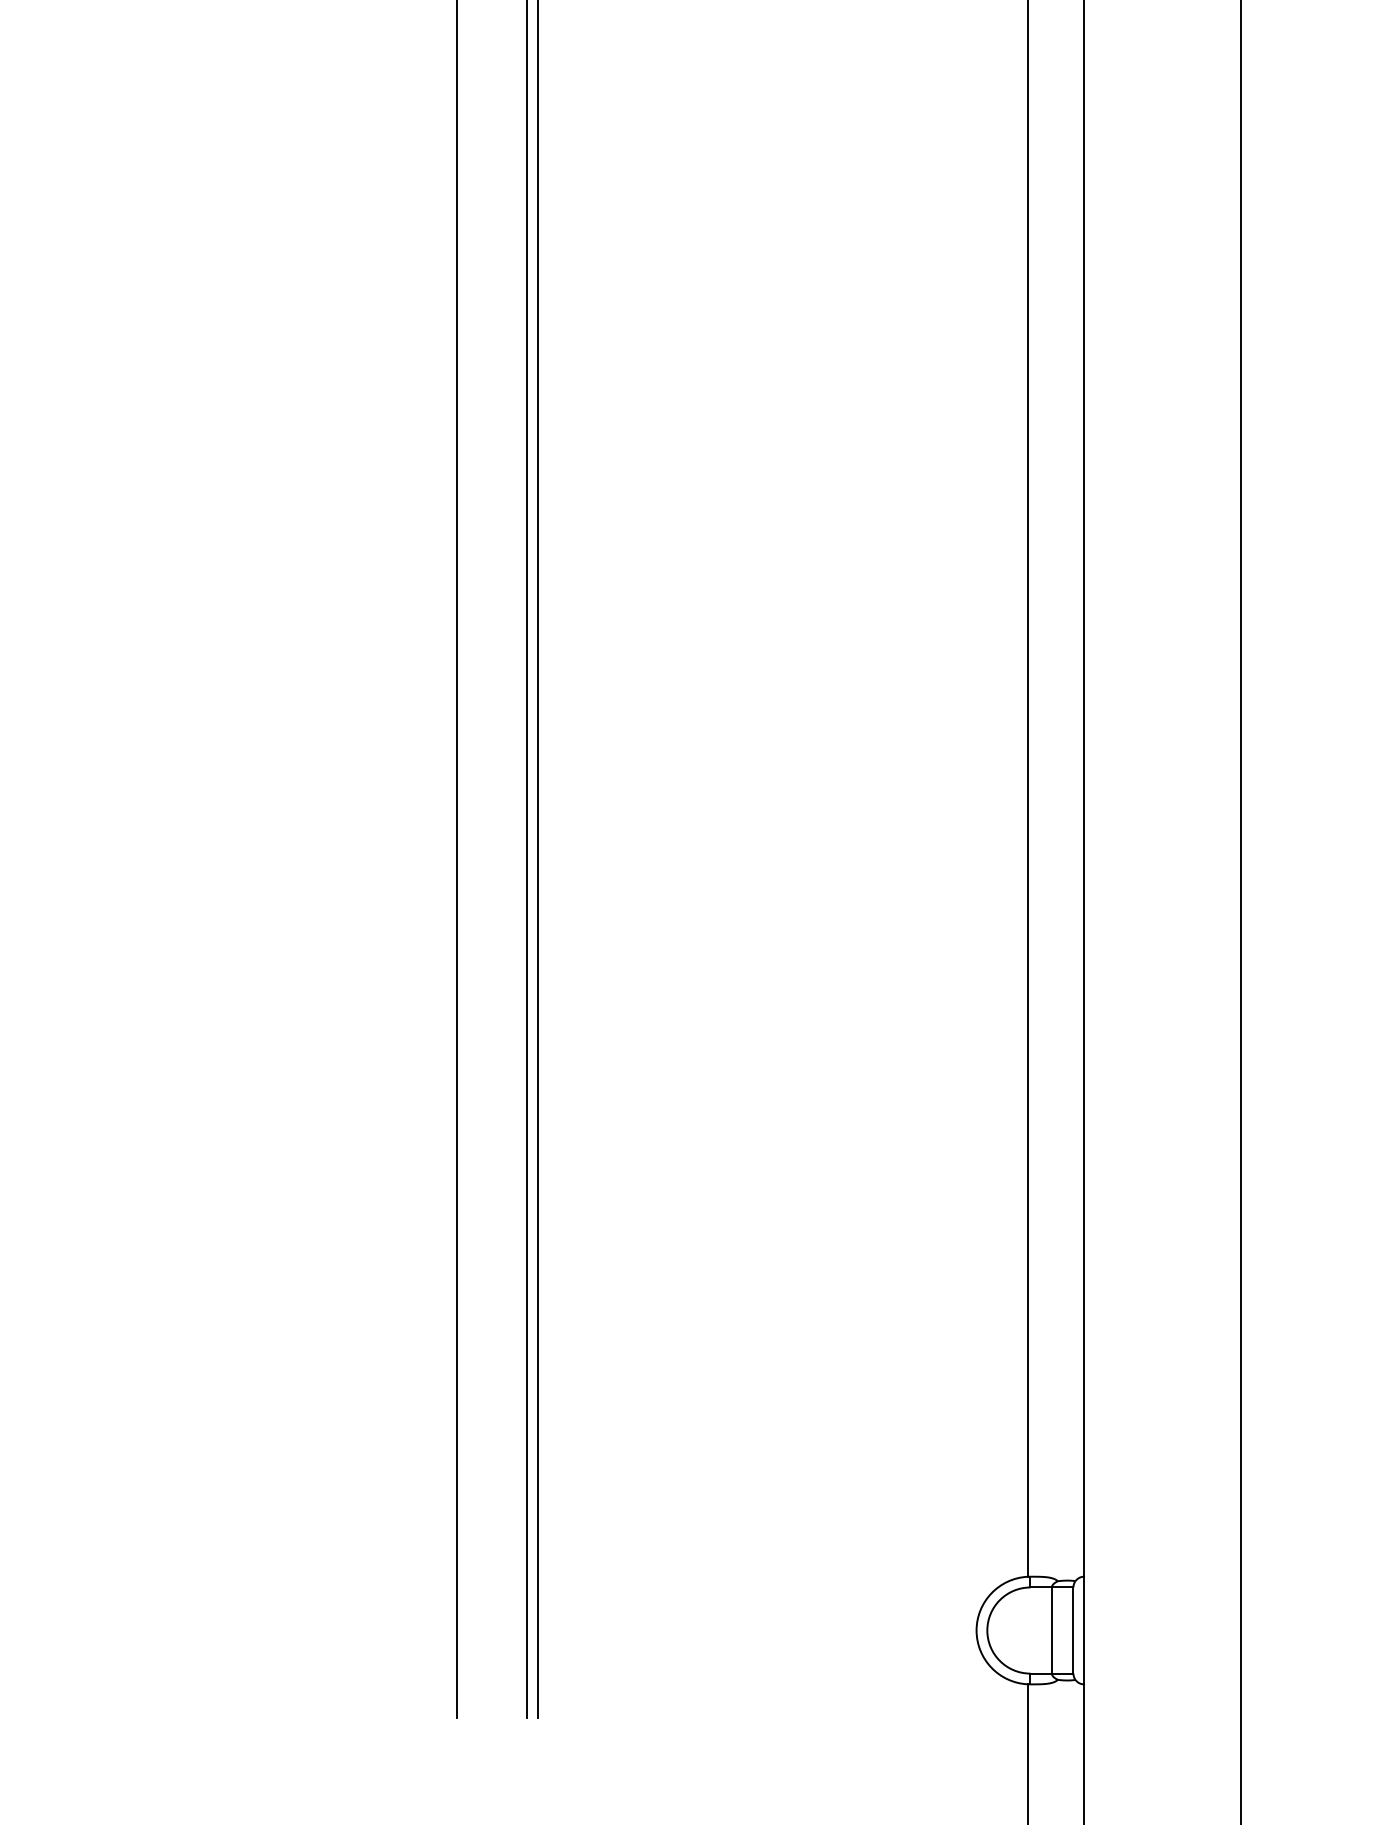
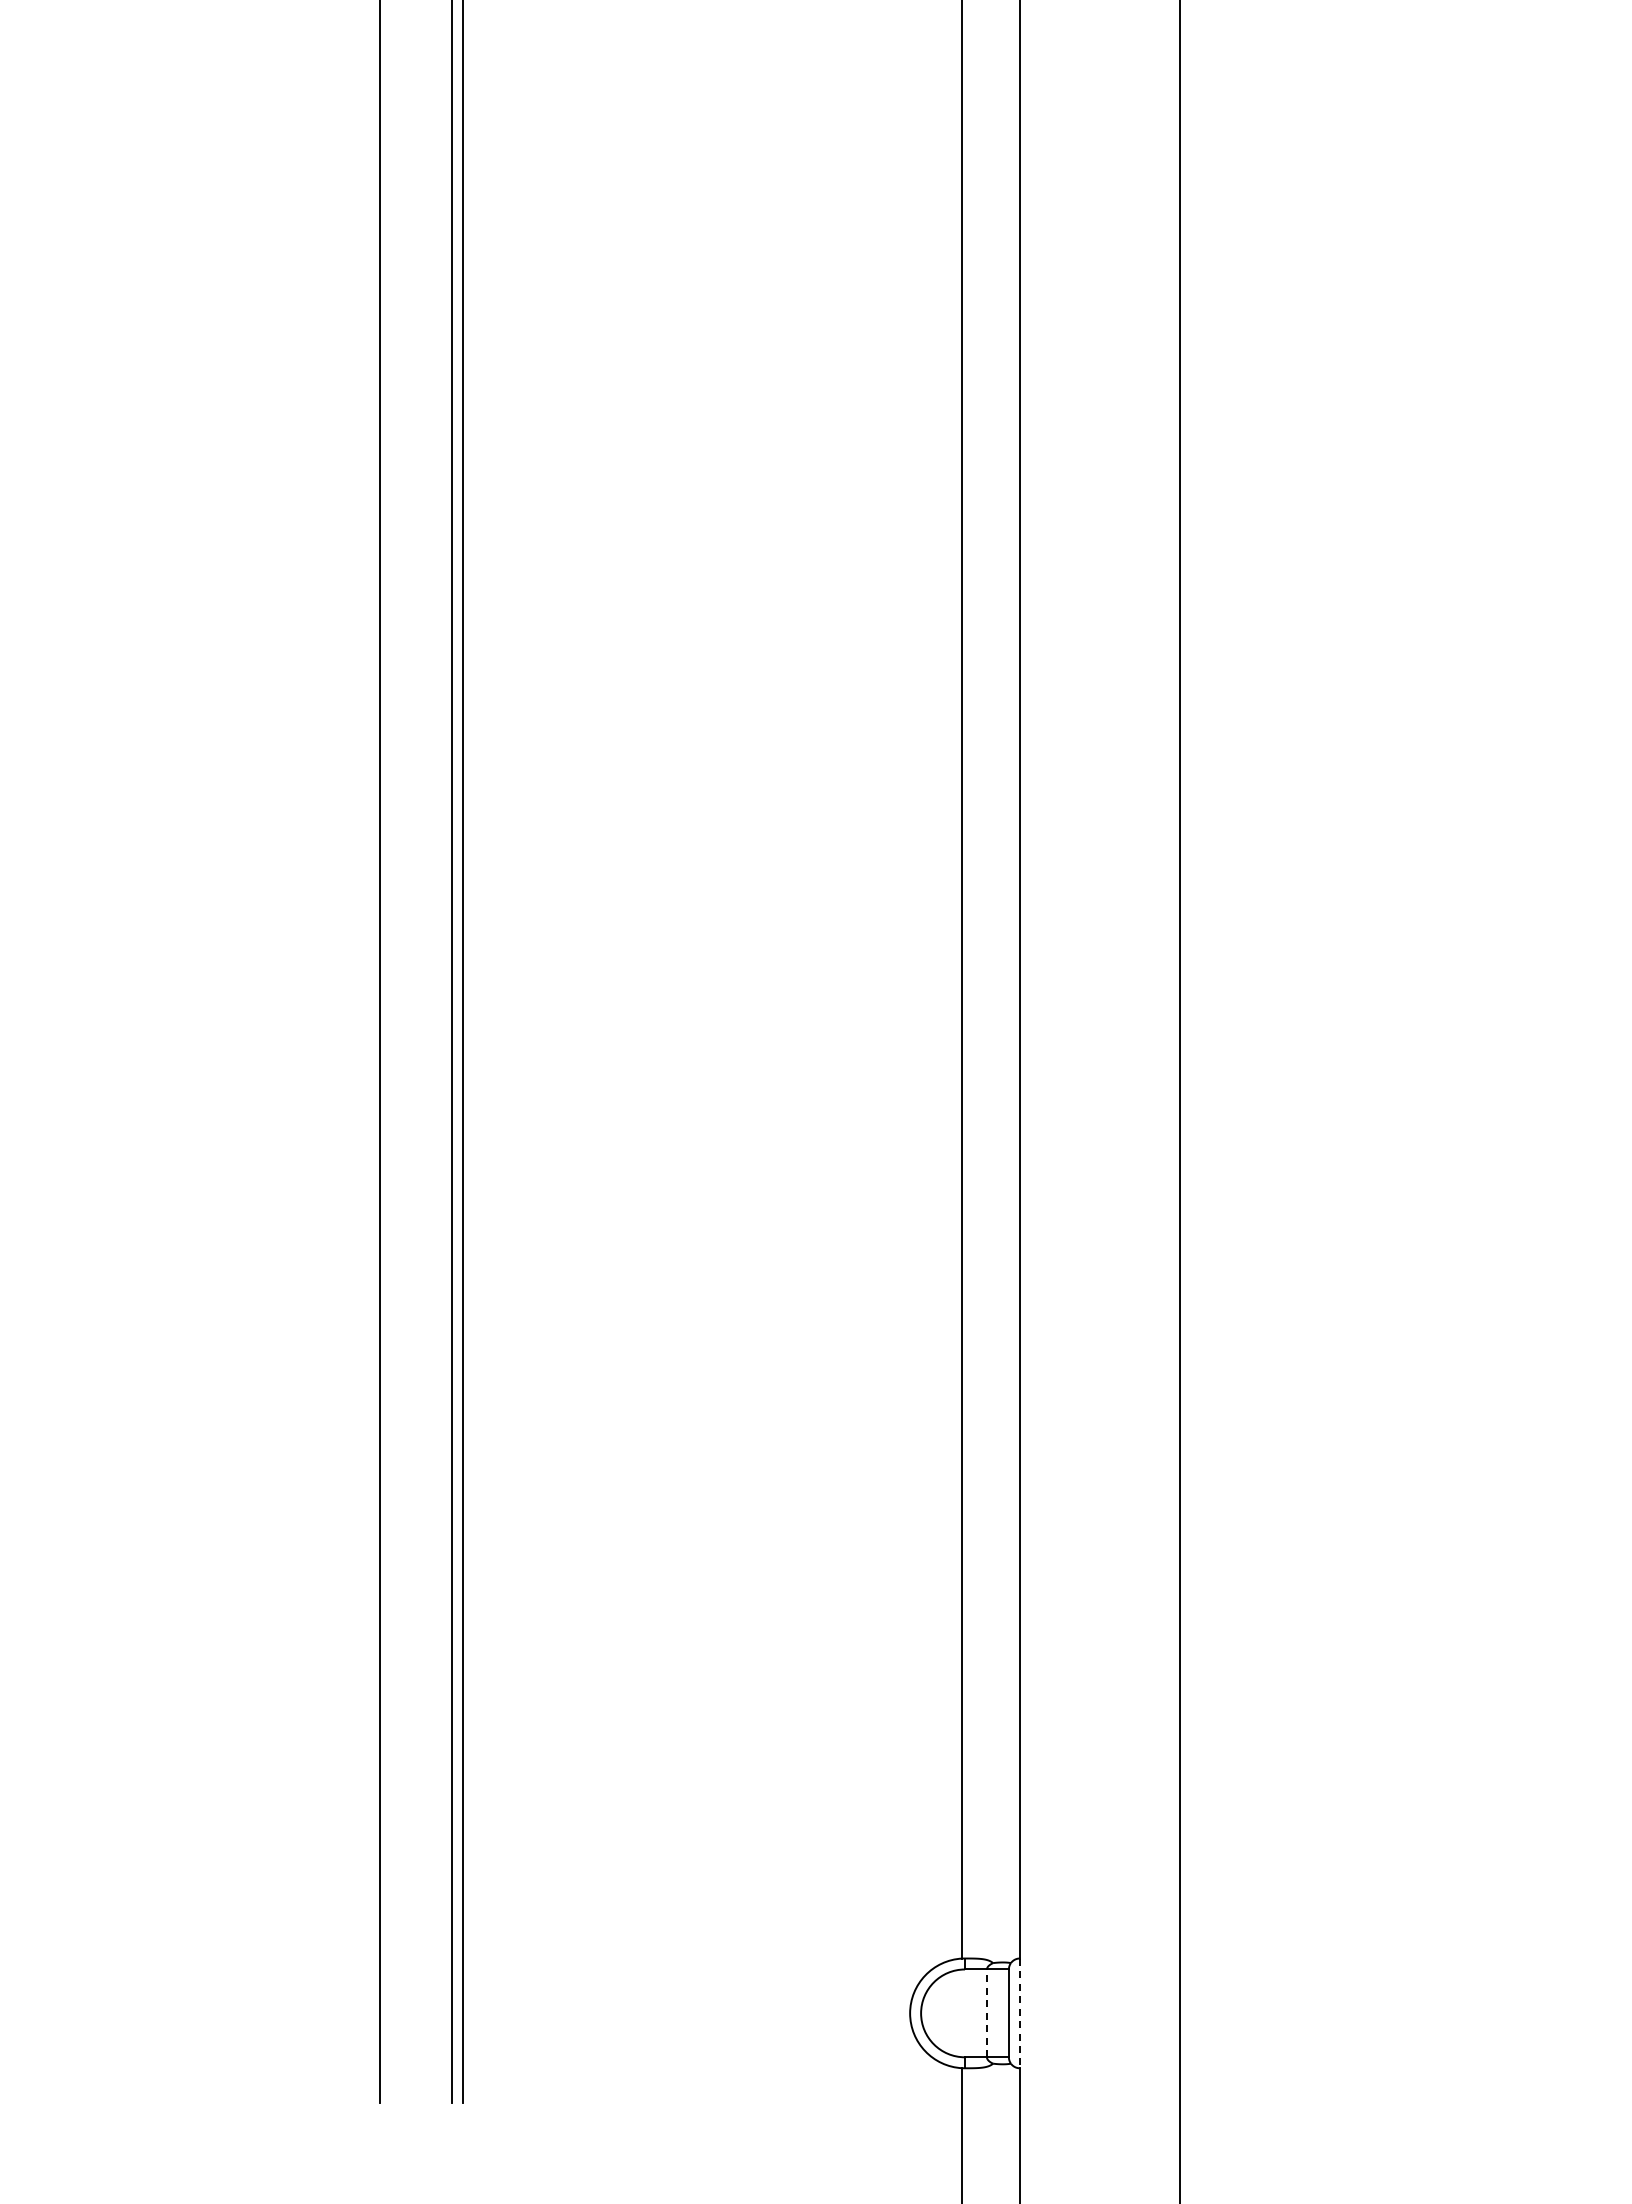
line: (1051, 1630) -> (986, 2013), solid -> dashed
line: (1083, 1630) -> (1019, 2013), solid -> dashed

